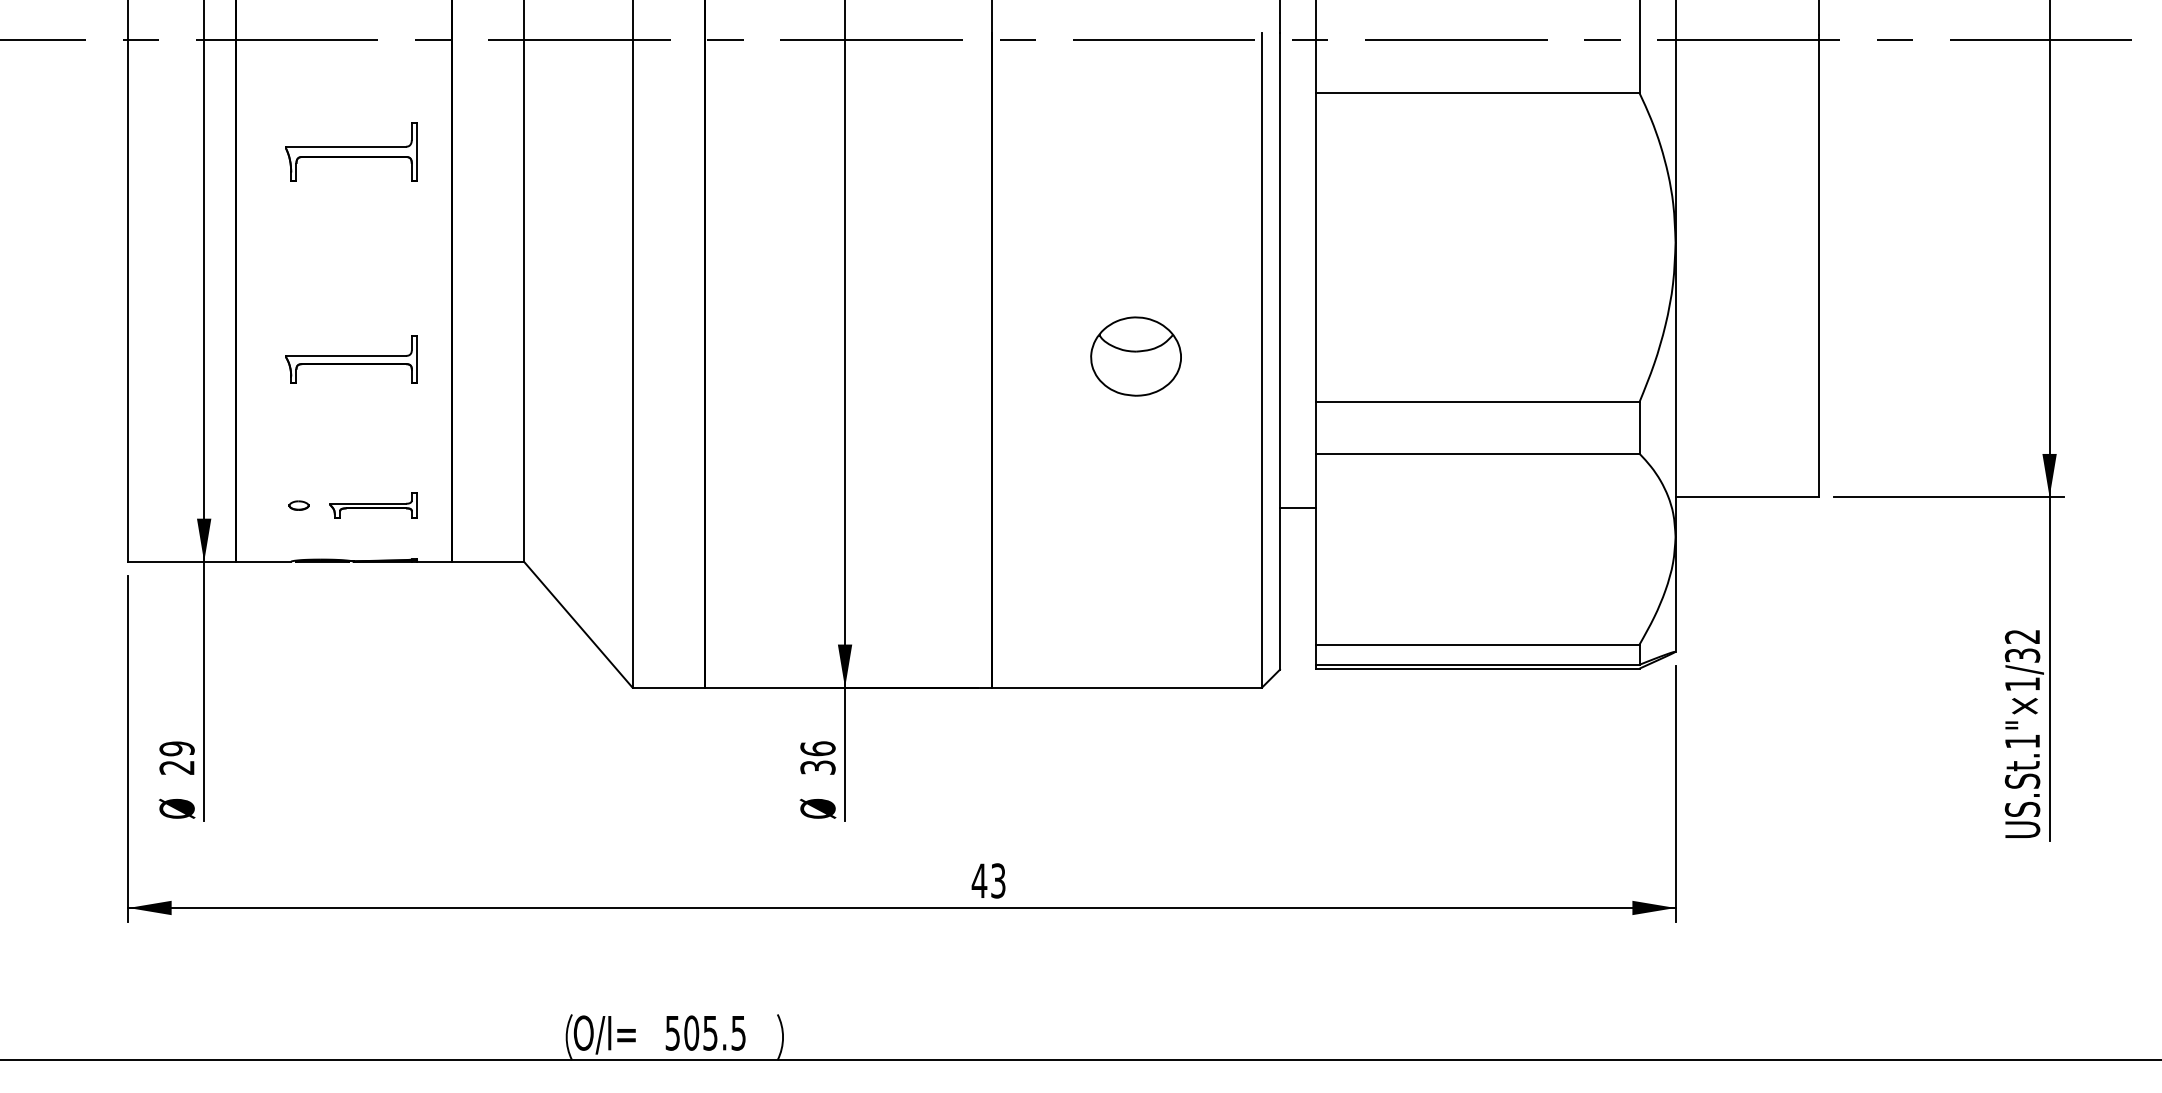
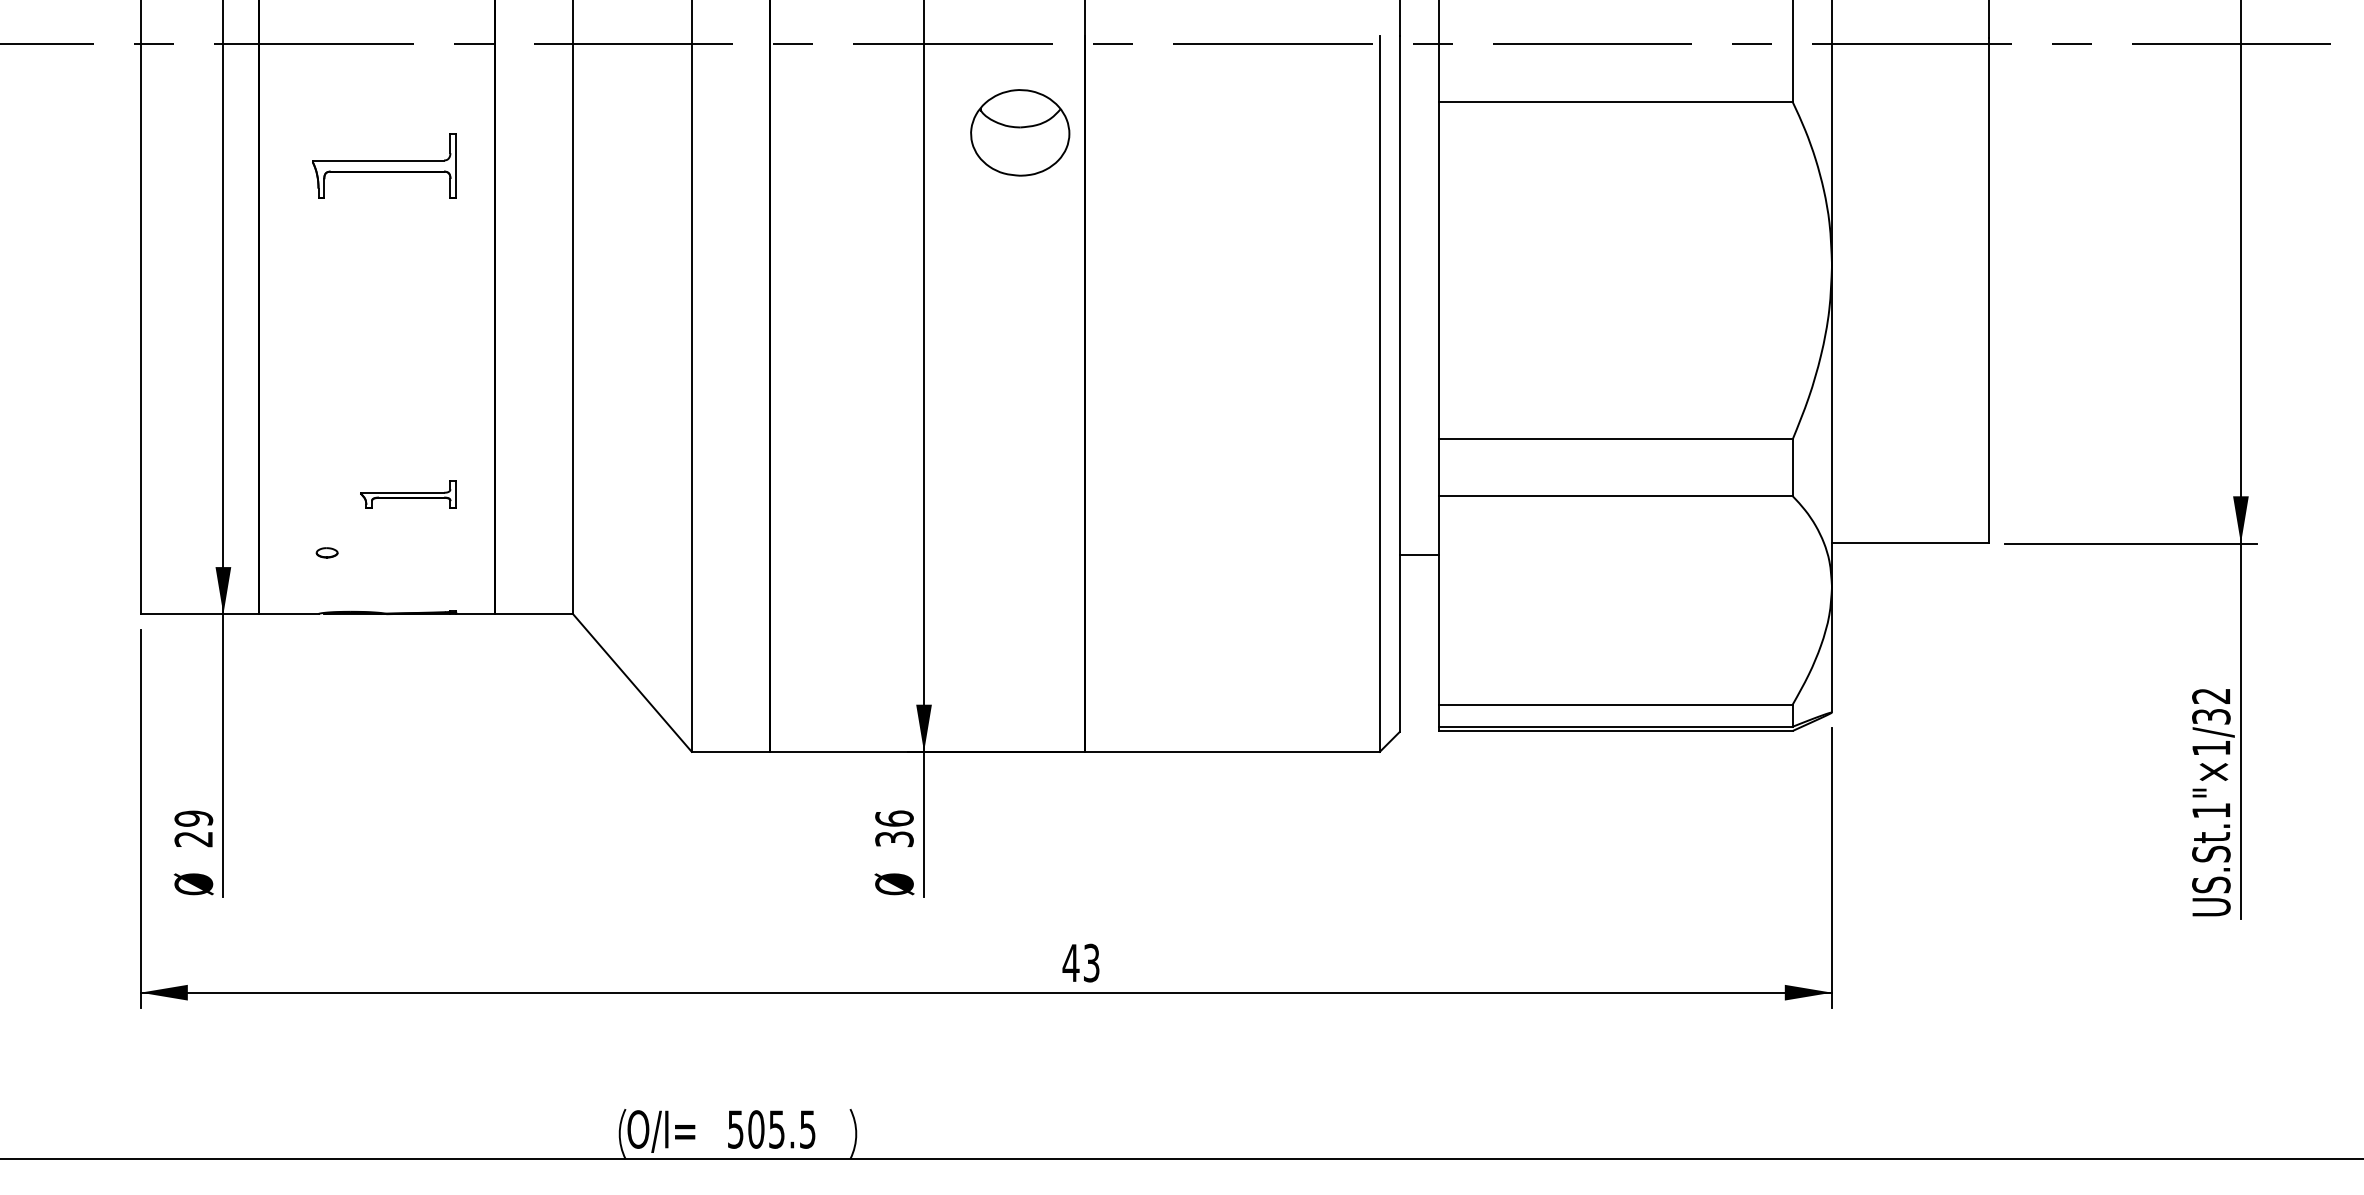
part: (1136, 356) -> (1020, 132), moved
part: (351, 358) -> (384, 392), removed
part: (373, 505) -> (408, 494), moved

